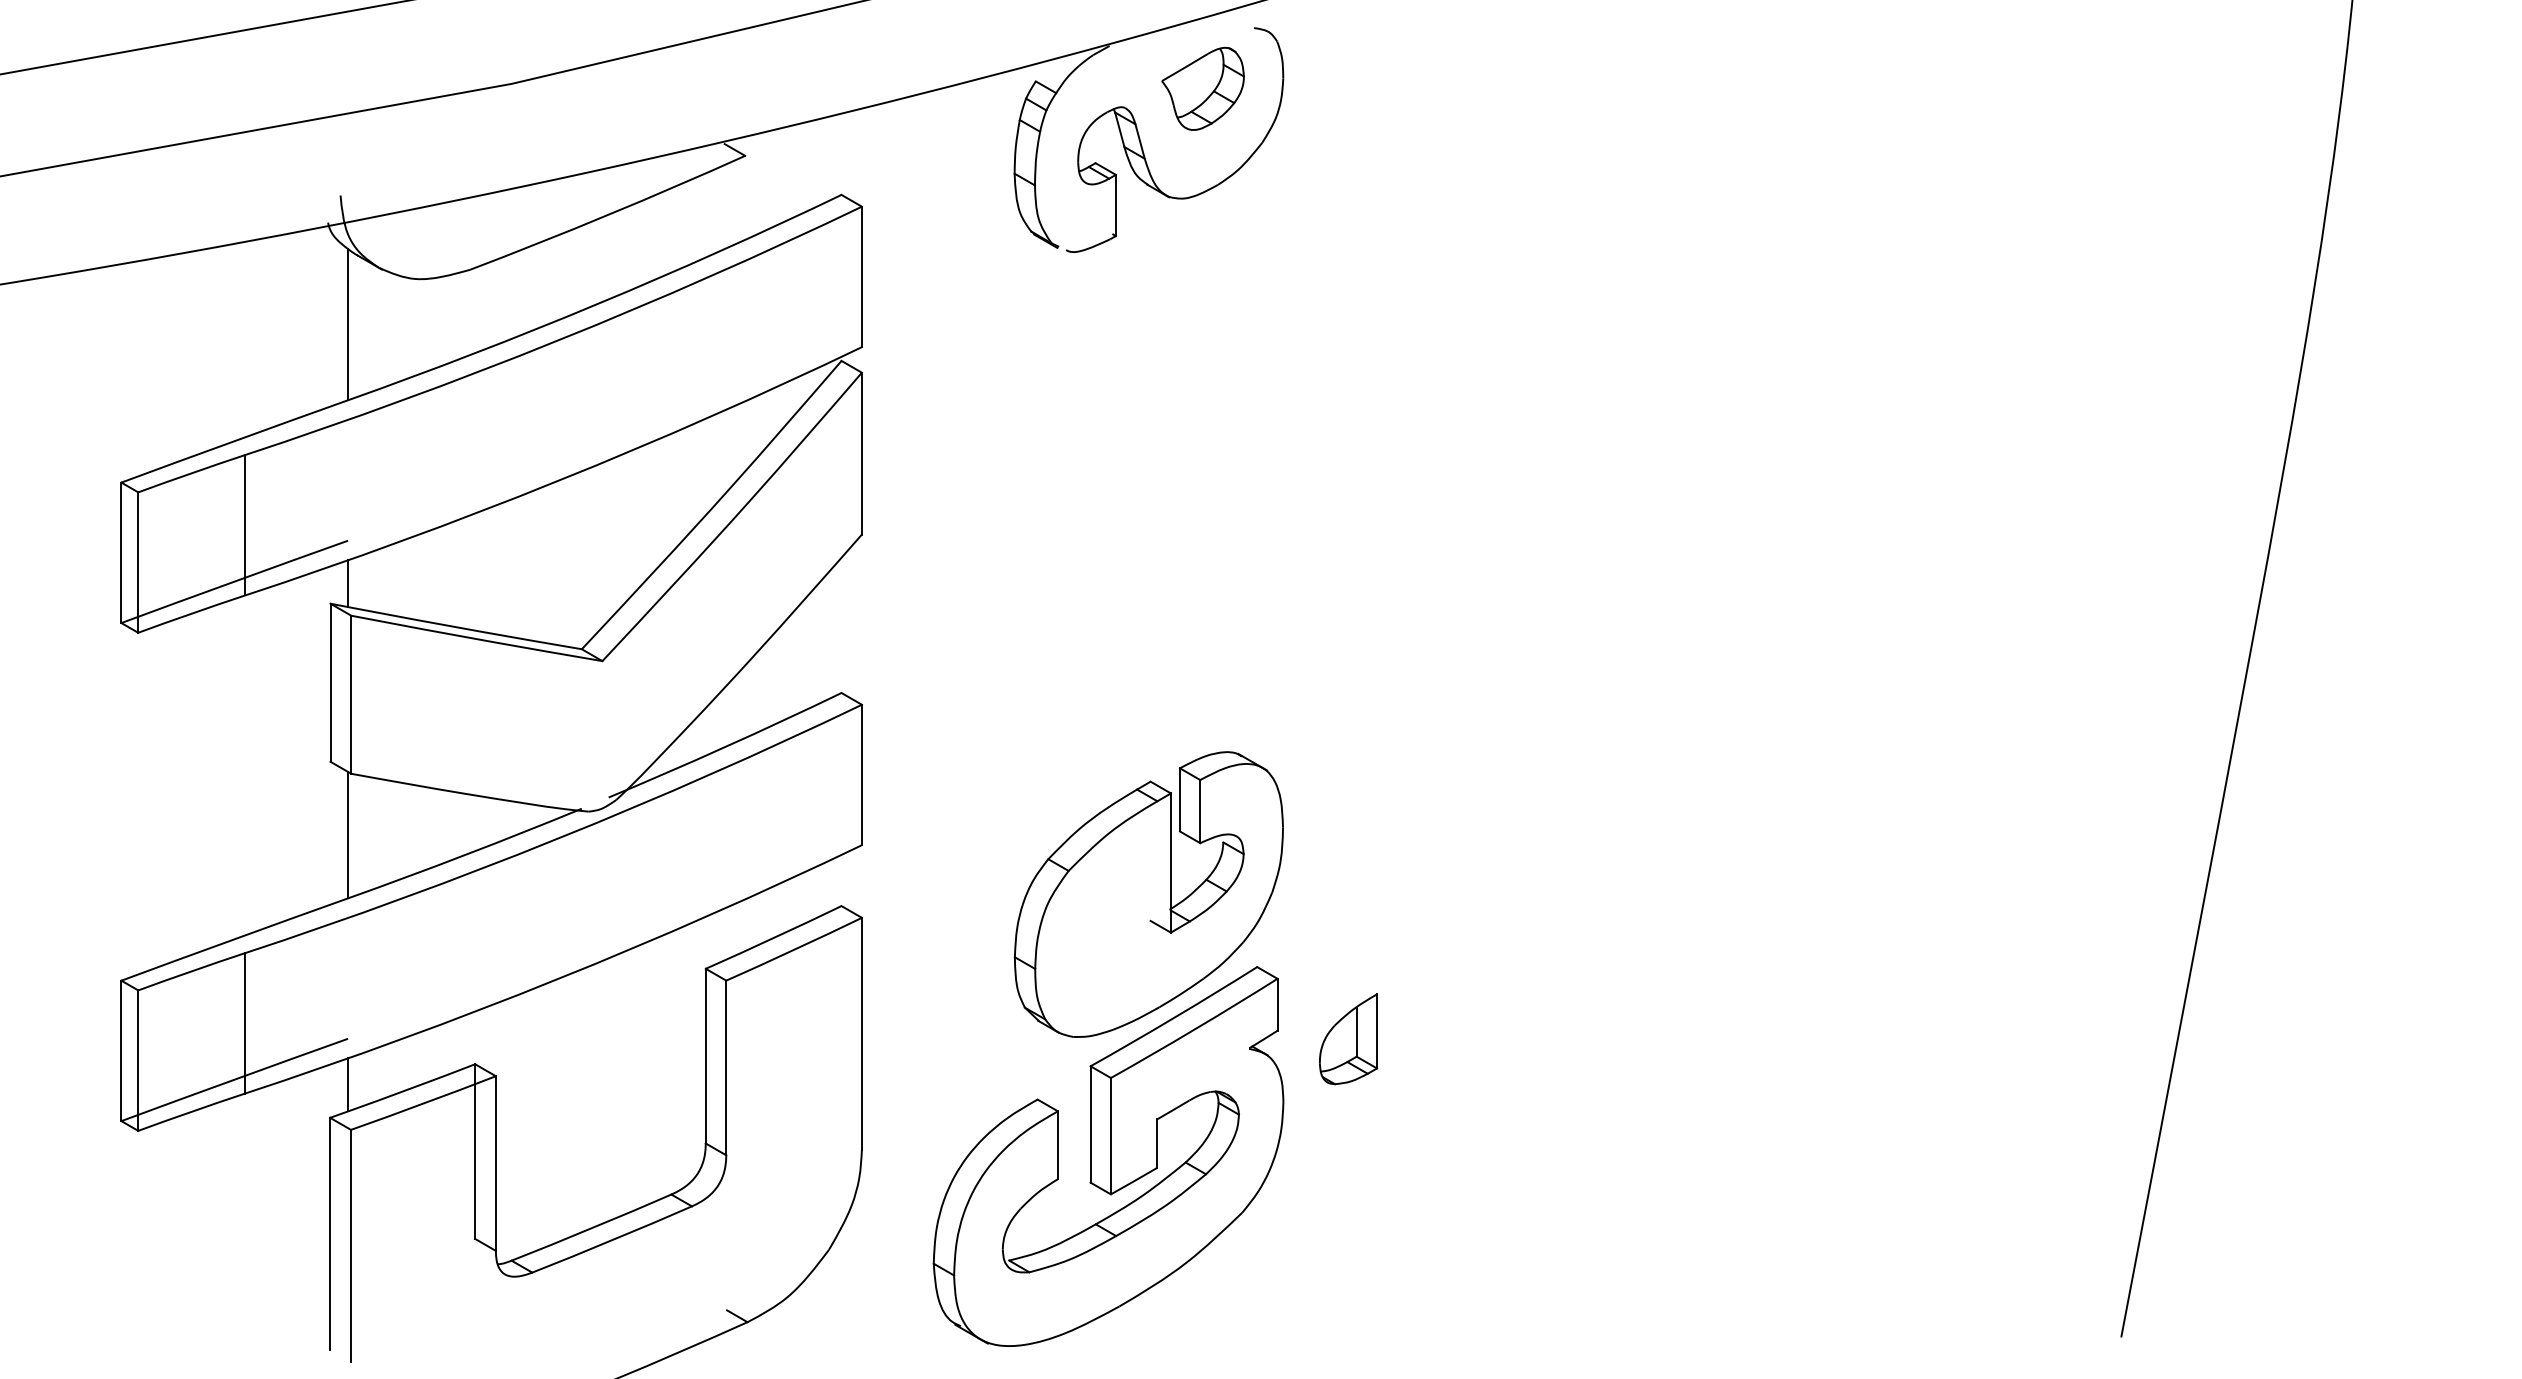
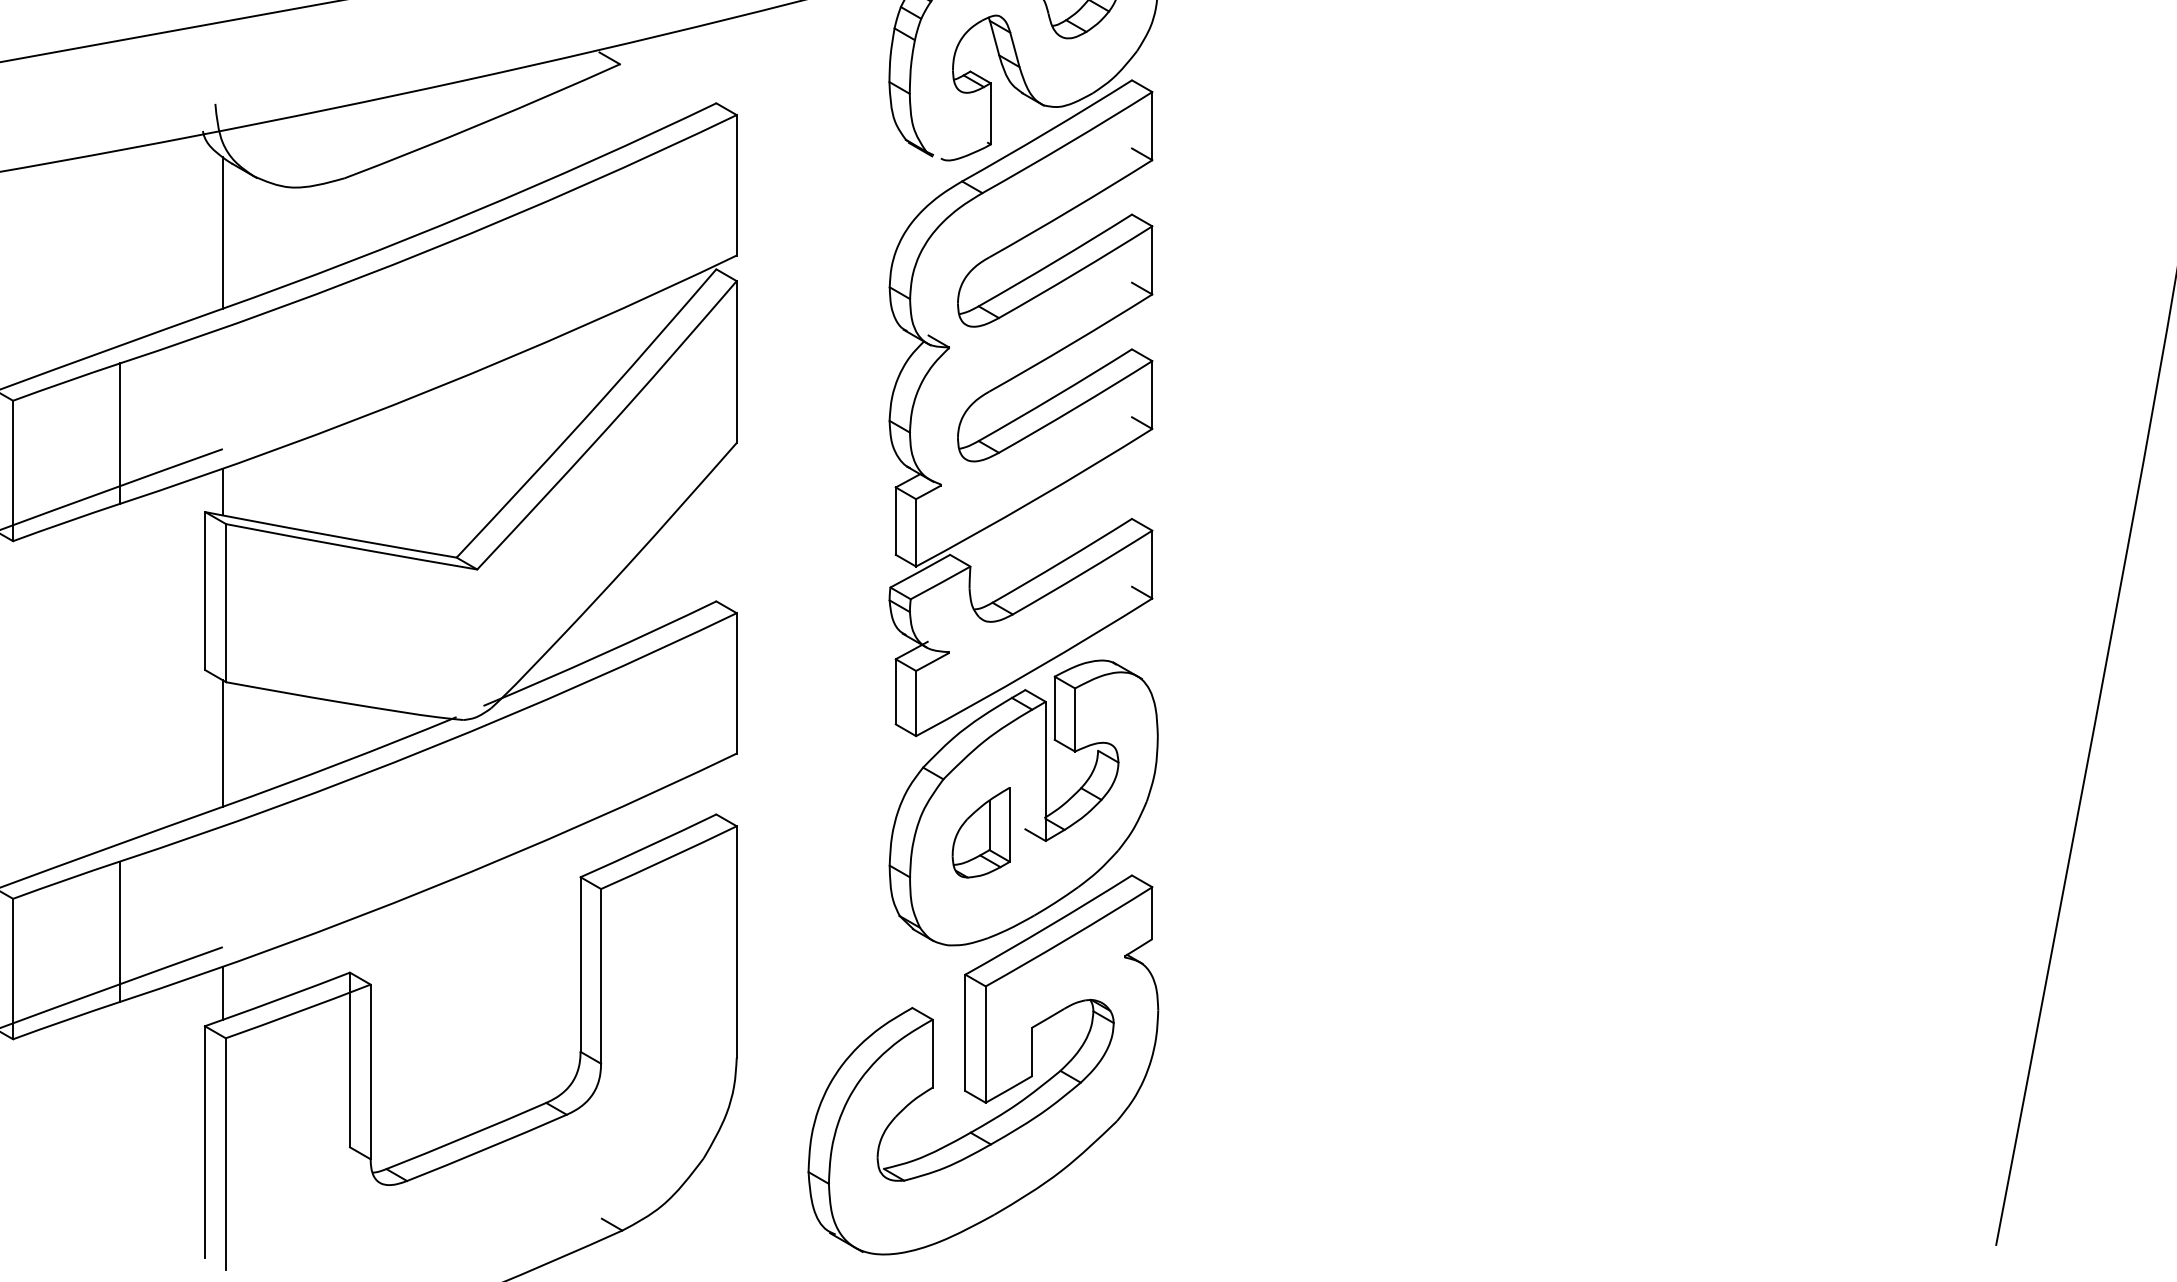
part: (1148, 505) -> (1023, 413), added
part: (1348, 1039) -> (981, 832), moved

